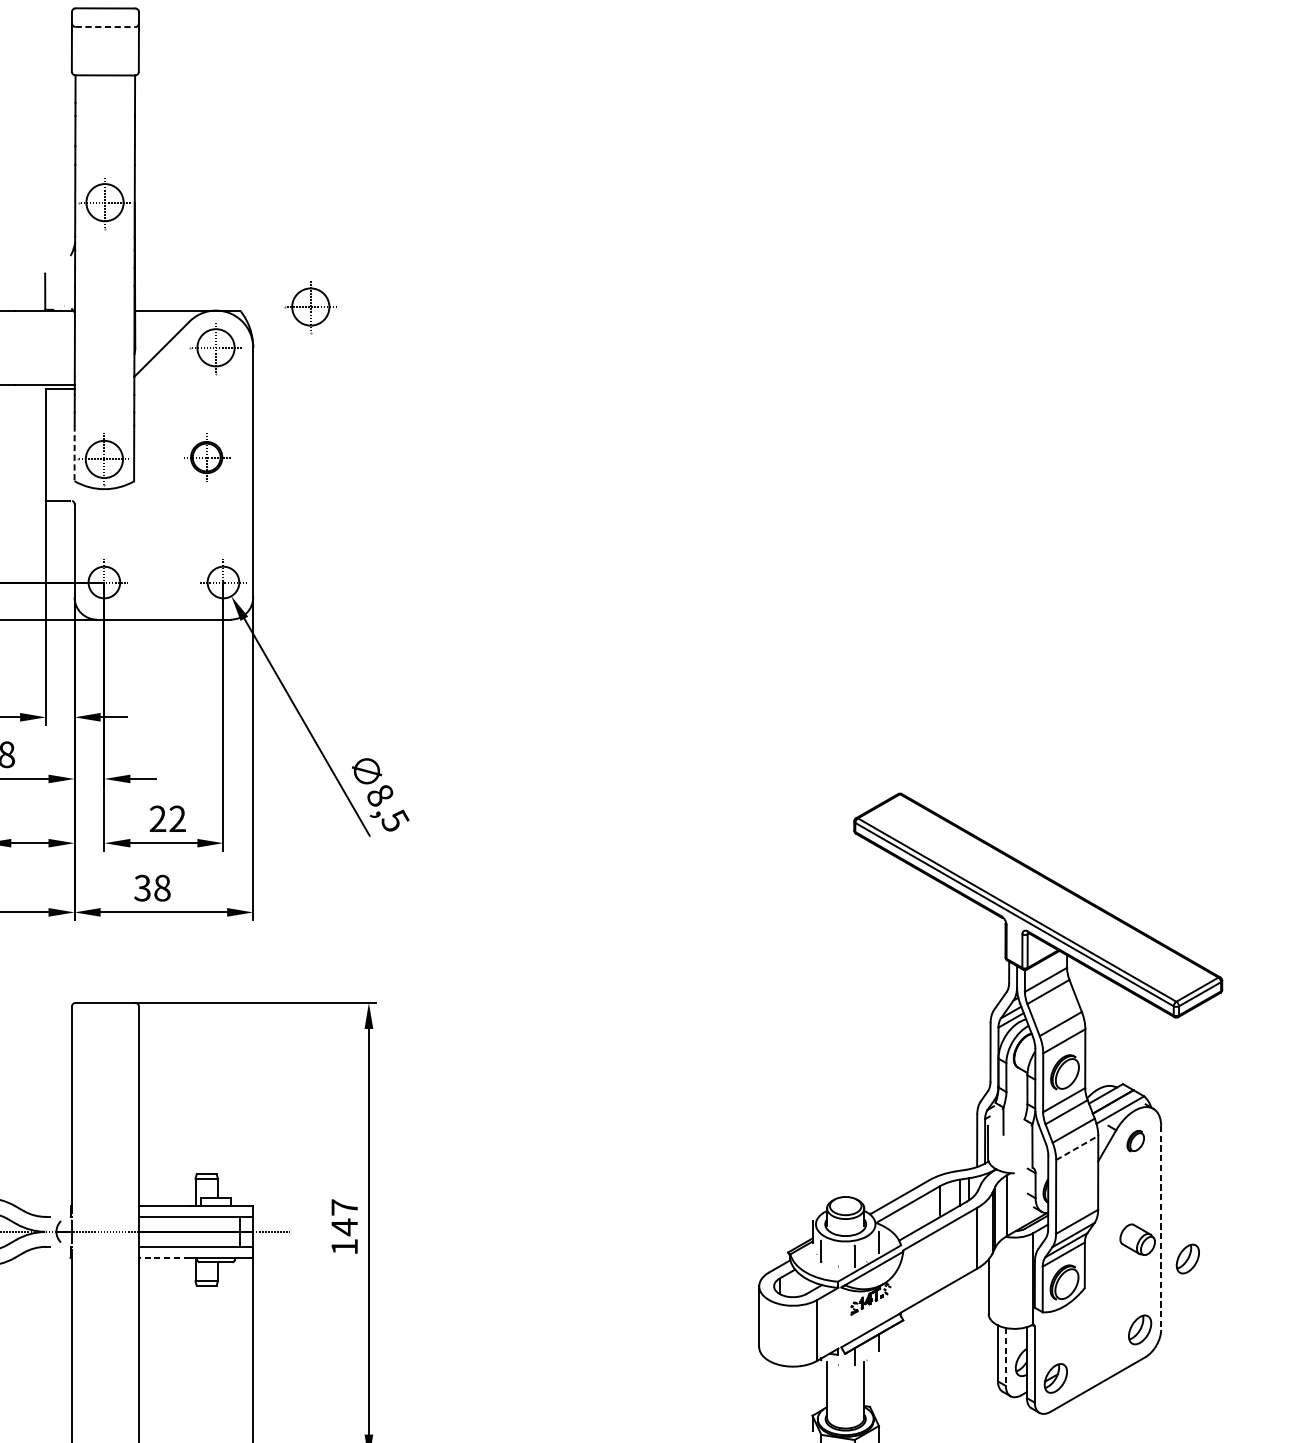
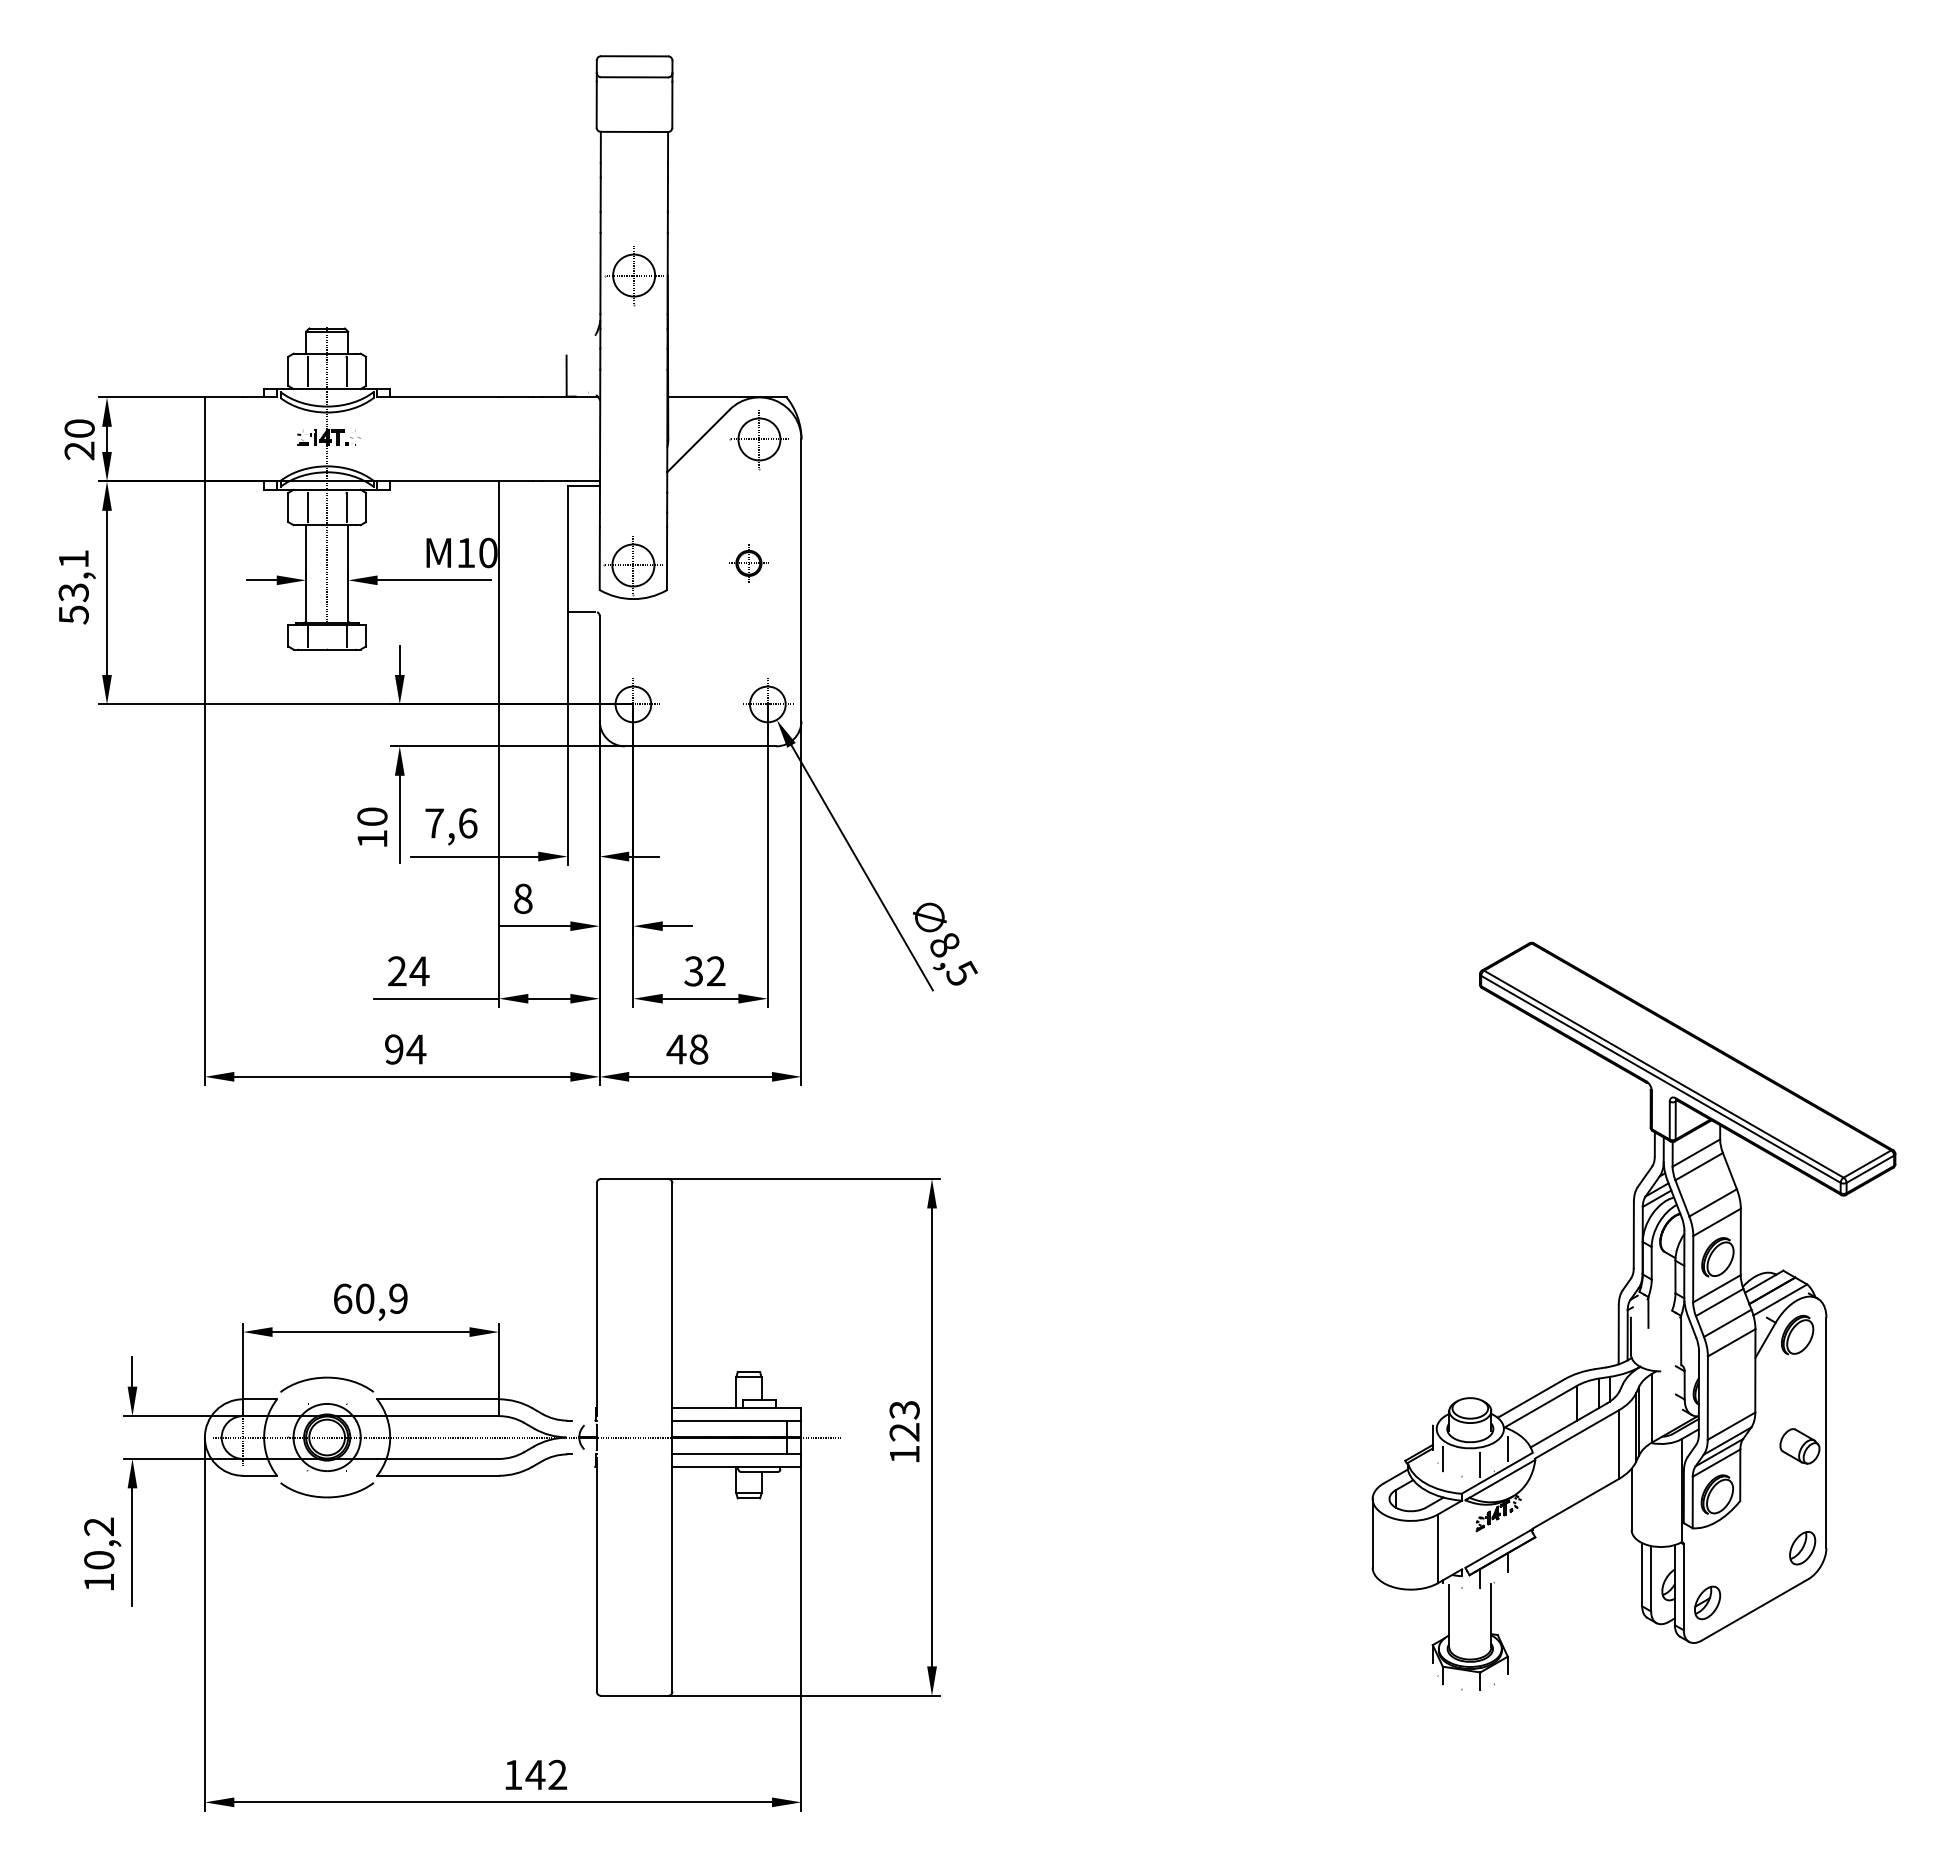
line: (105, 27) -> (634, 77), dashed -> solid
part: (309, 307) -> (865, 394), removed
line: (74, 454) -> (599, 559), dashed -> solid
part: (206, 457) -> (748, 563), size x0.71
text: (157, 819) -> (693, 971), 22 -> 32
text: (142, 888) -> (676, 1049), 38 -> 48
part: (1135, 1140) -> (1797, 1334), size x1.67
line: (1077, 1147) -> (1732, 1342), dashed -> solid
text: (344, 1217) -> (904, 1421), 147 -> 123
line: (1161, 1228) -> (1826, 1433), dashed -> solid
line: (164, 1257) -> (701, 1466), dashed -> solid
part: (1187, 1259) -> (1856, 1468), removed
line: (1006, 1356) -> (1651, 1578), dashed -> solid

